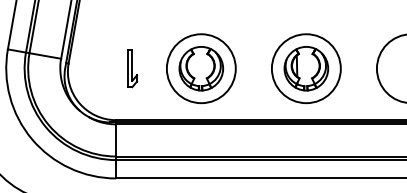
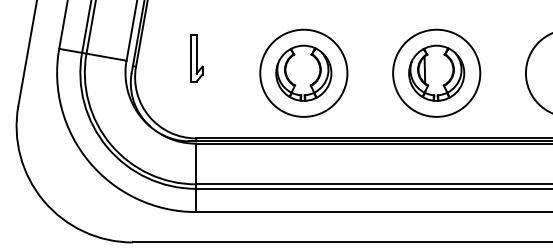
part: (132, 68) -> (196, 58), moved

